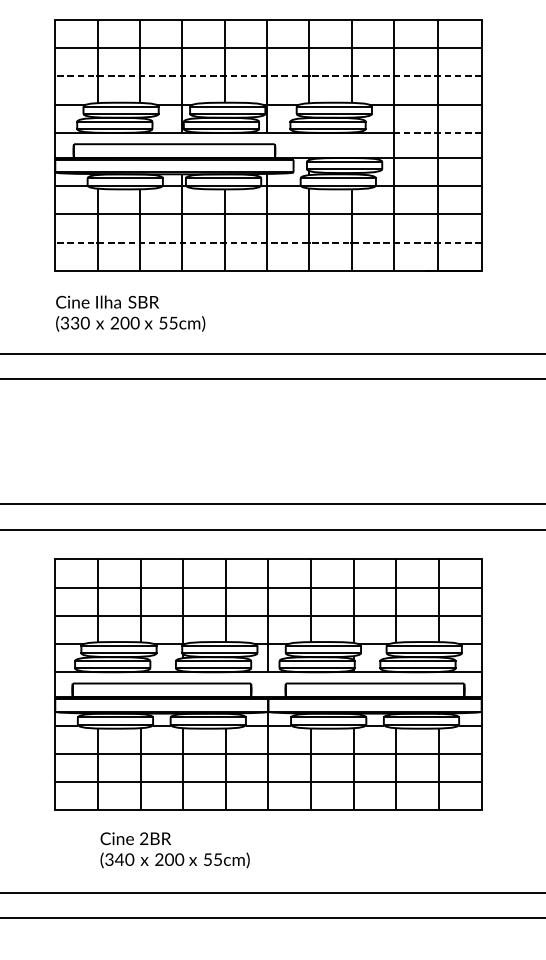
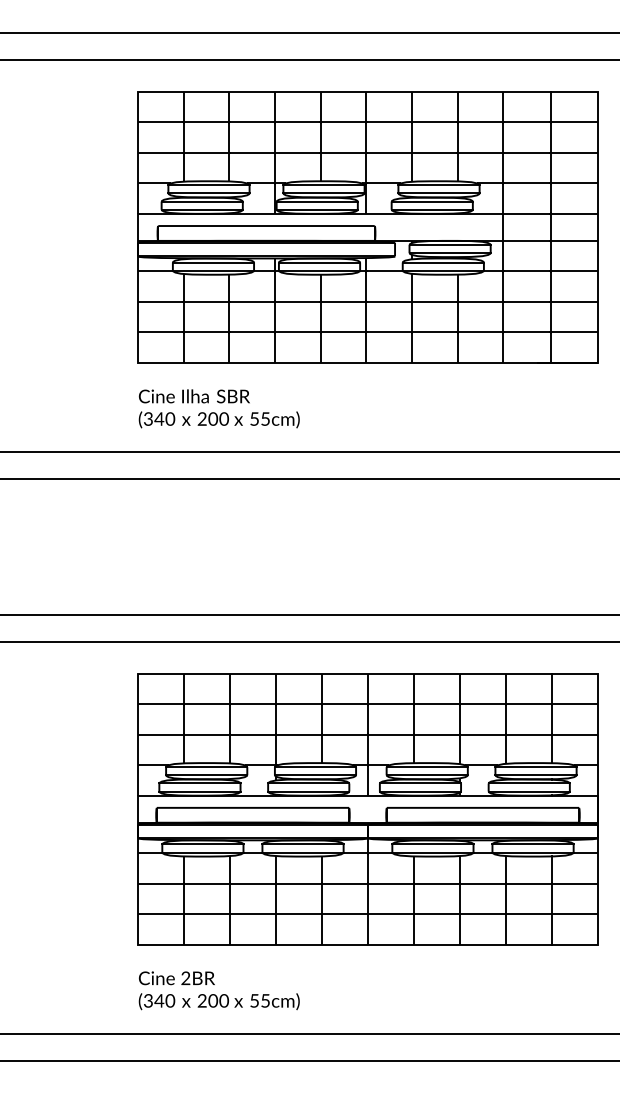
line: (268, 76) -> (367, 152), dashed -> solid
line: (437, 132) -> (550, 213), dashed -> solid
line: (268, 242) -> (367, 332), dashed -> solid
text: (75, 322) -> (159, 418), (330 -> (340
text: (174, 850) -> (218, 990), moved

